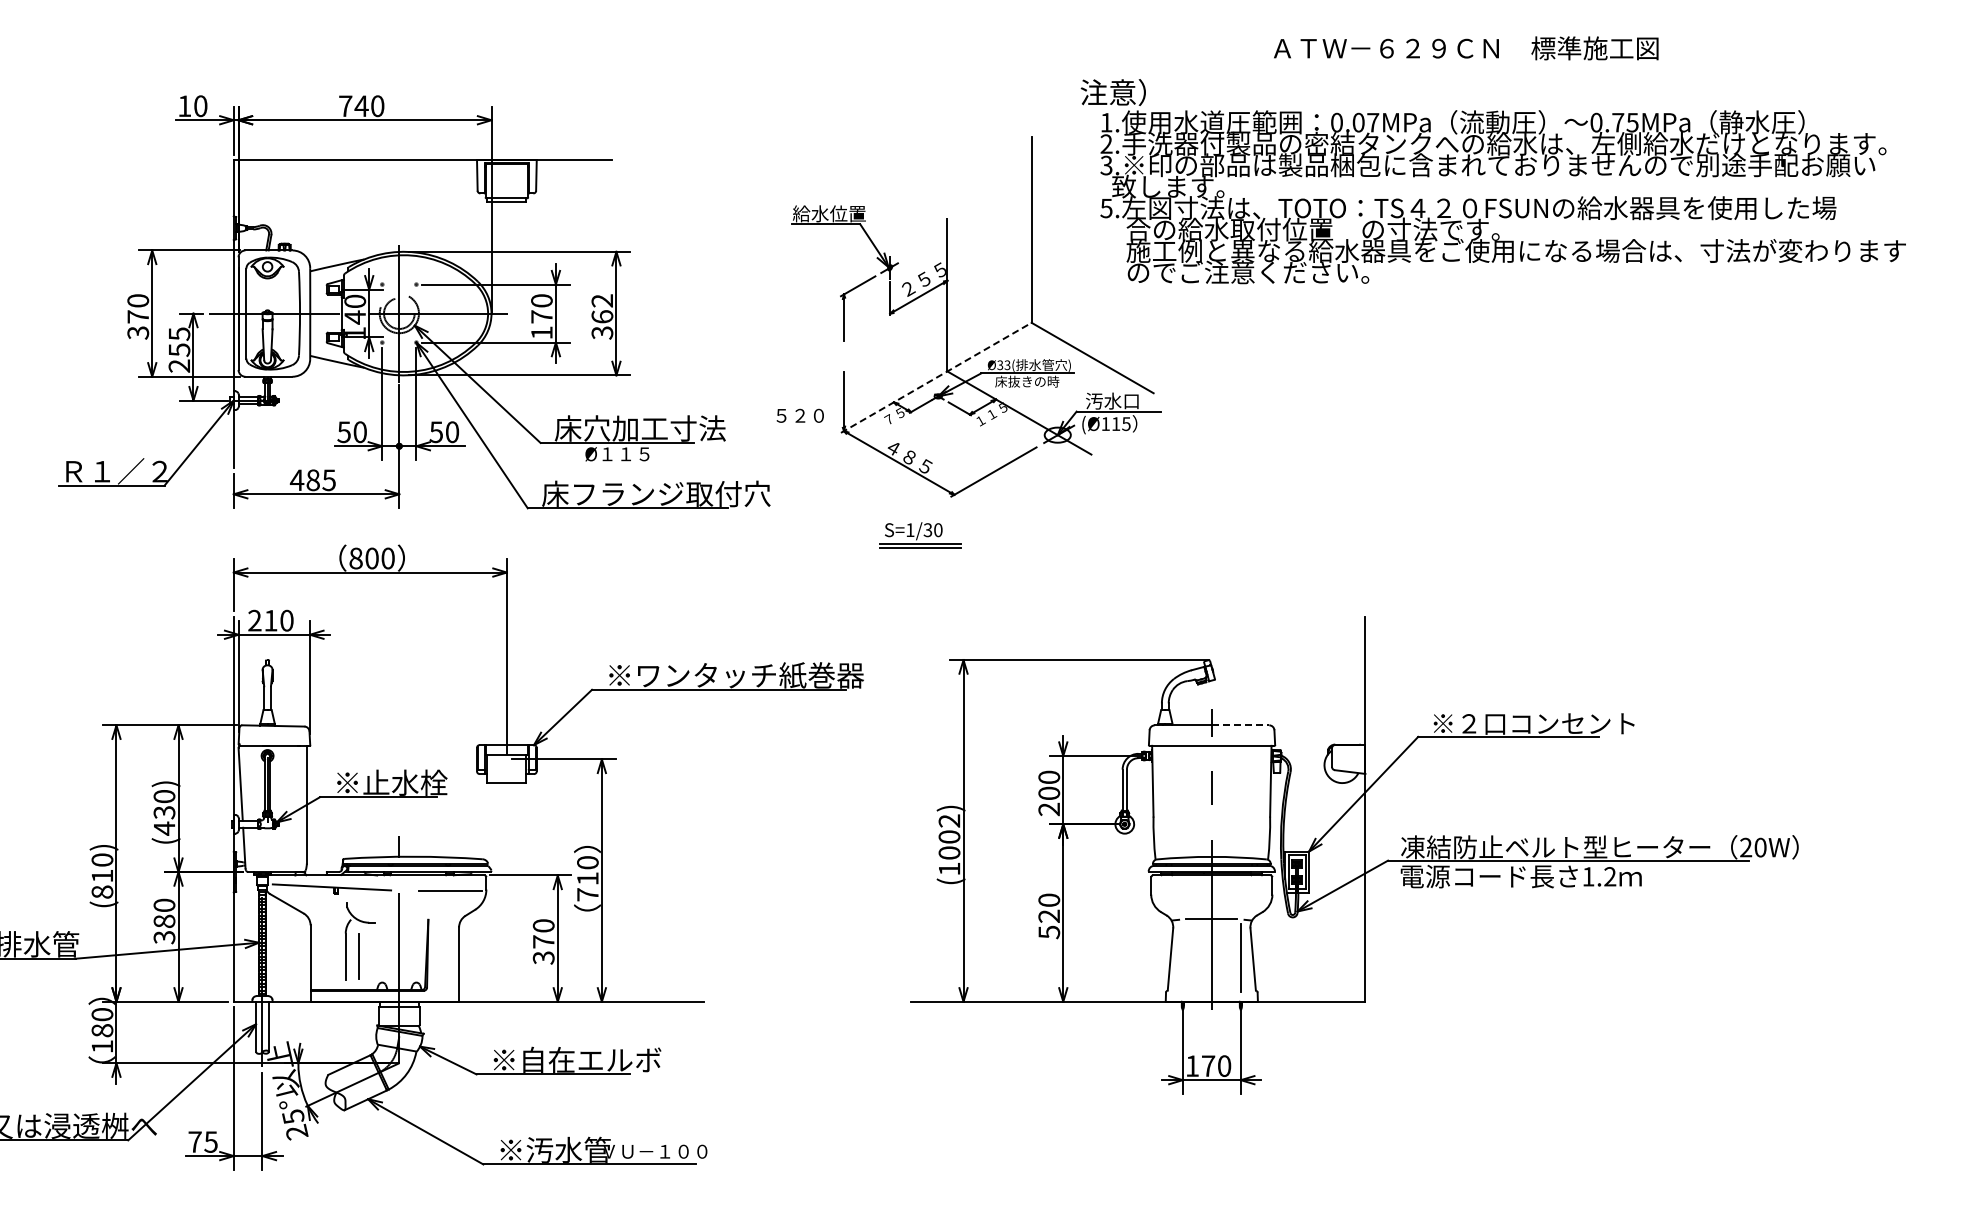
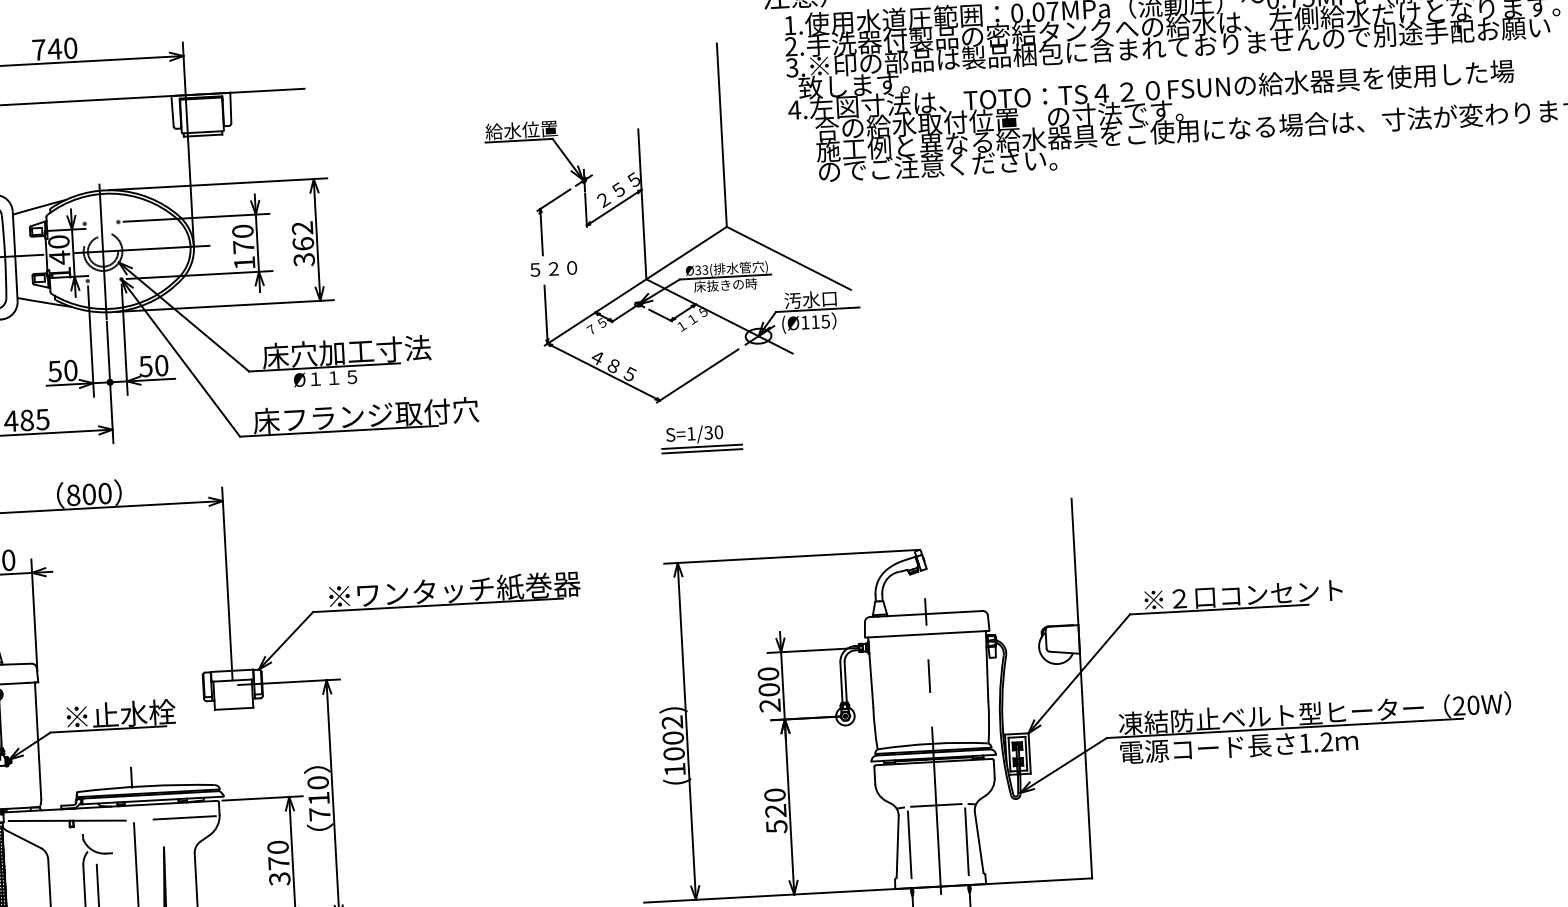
text: (1106, 208) -> (794, 110), 5. -> 4.
line: (936, 377) -> (635, 285), dashed -> solid
text: (799, 415) -> (552, 268), moved
part: (920, 535) -> (701, 438), moved
line: (1240, 725) -> (954, 612), dashed -> solid
line: (1182, 957) -> (909, 844), added

